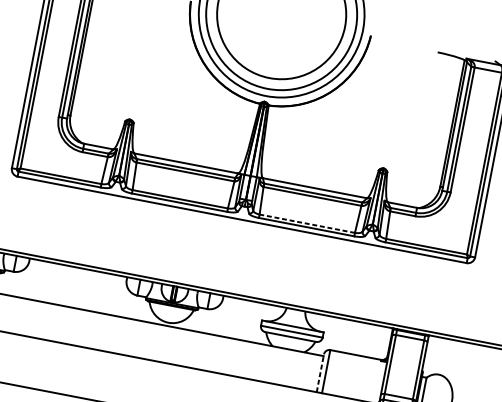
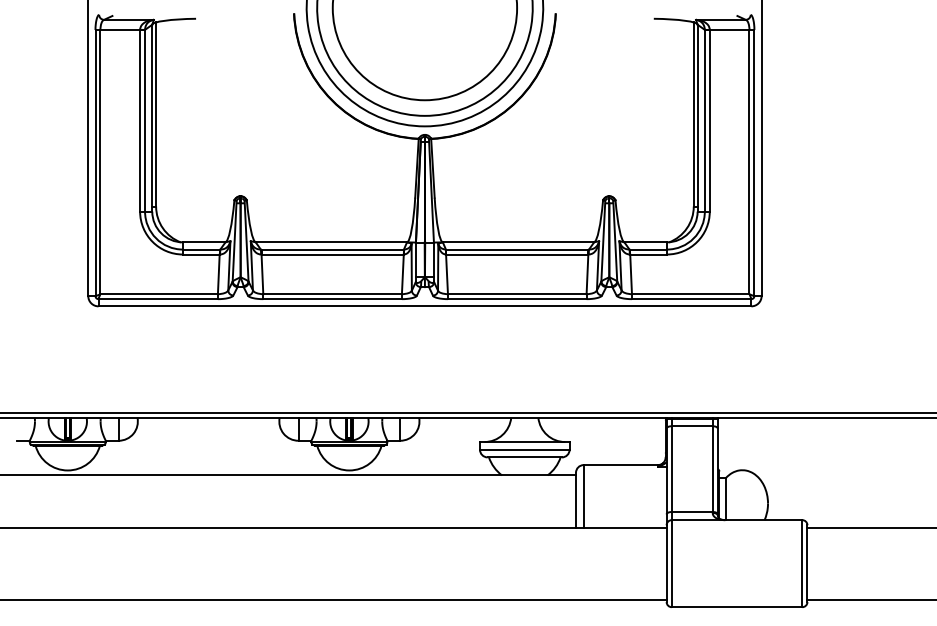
line: (306, 223) -> (516, 294), dashed -> solid
line: (320, 373) -> (576, 500), dashed -> solid

